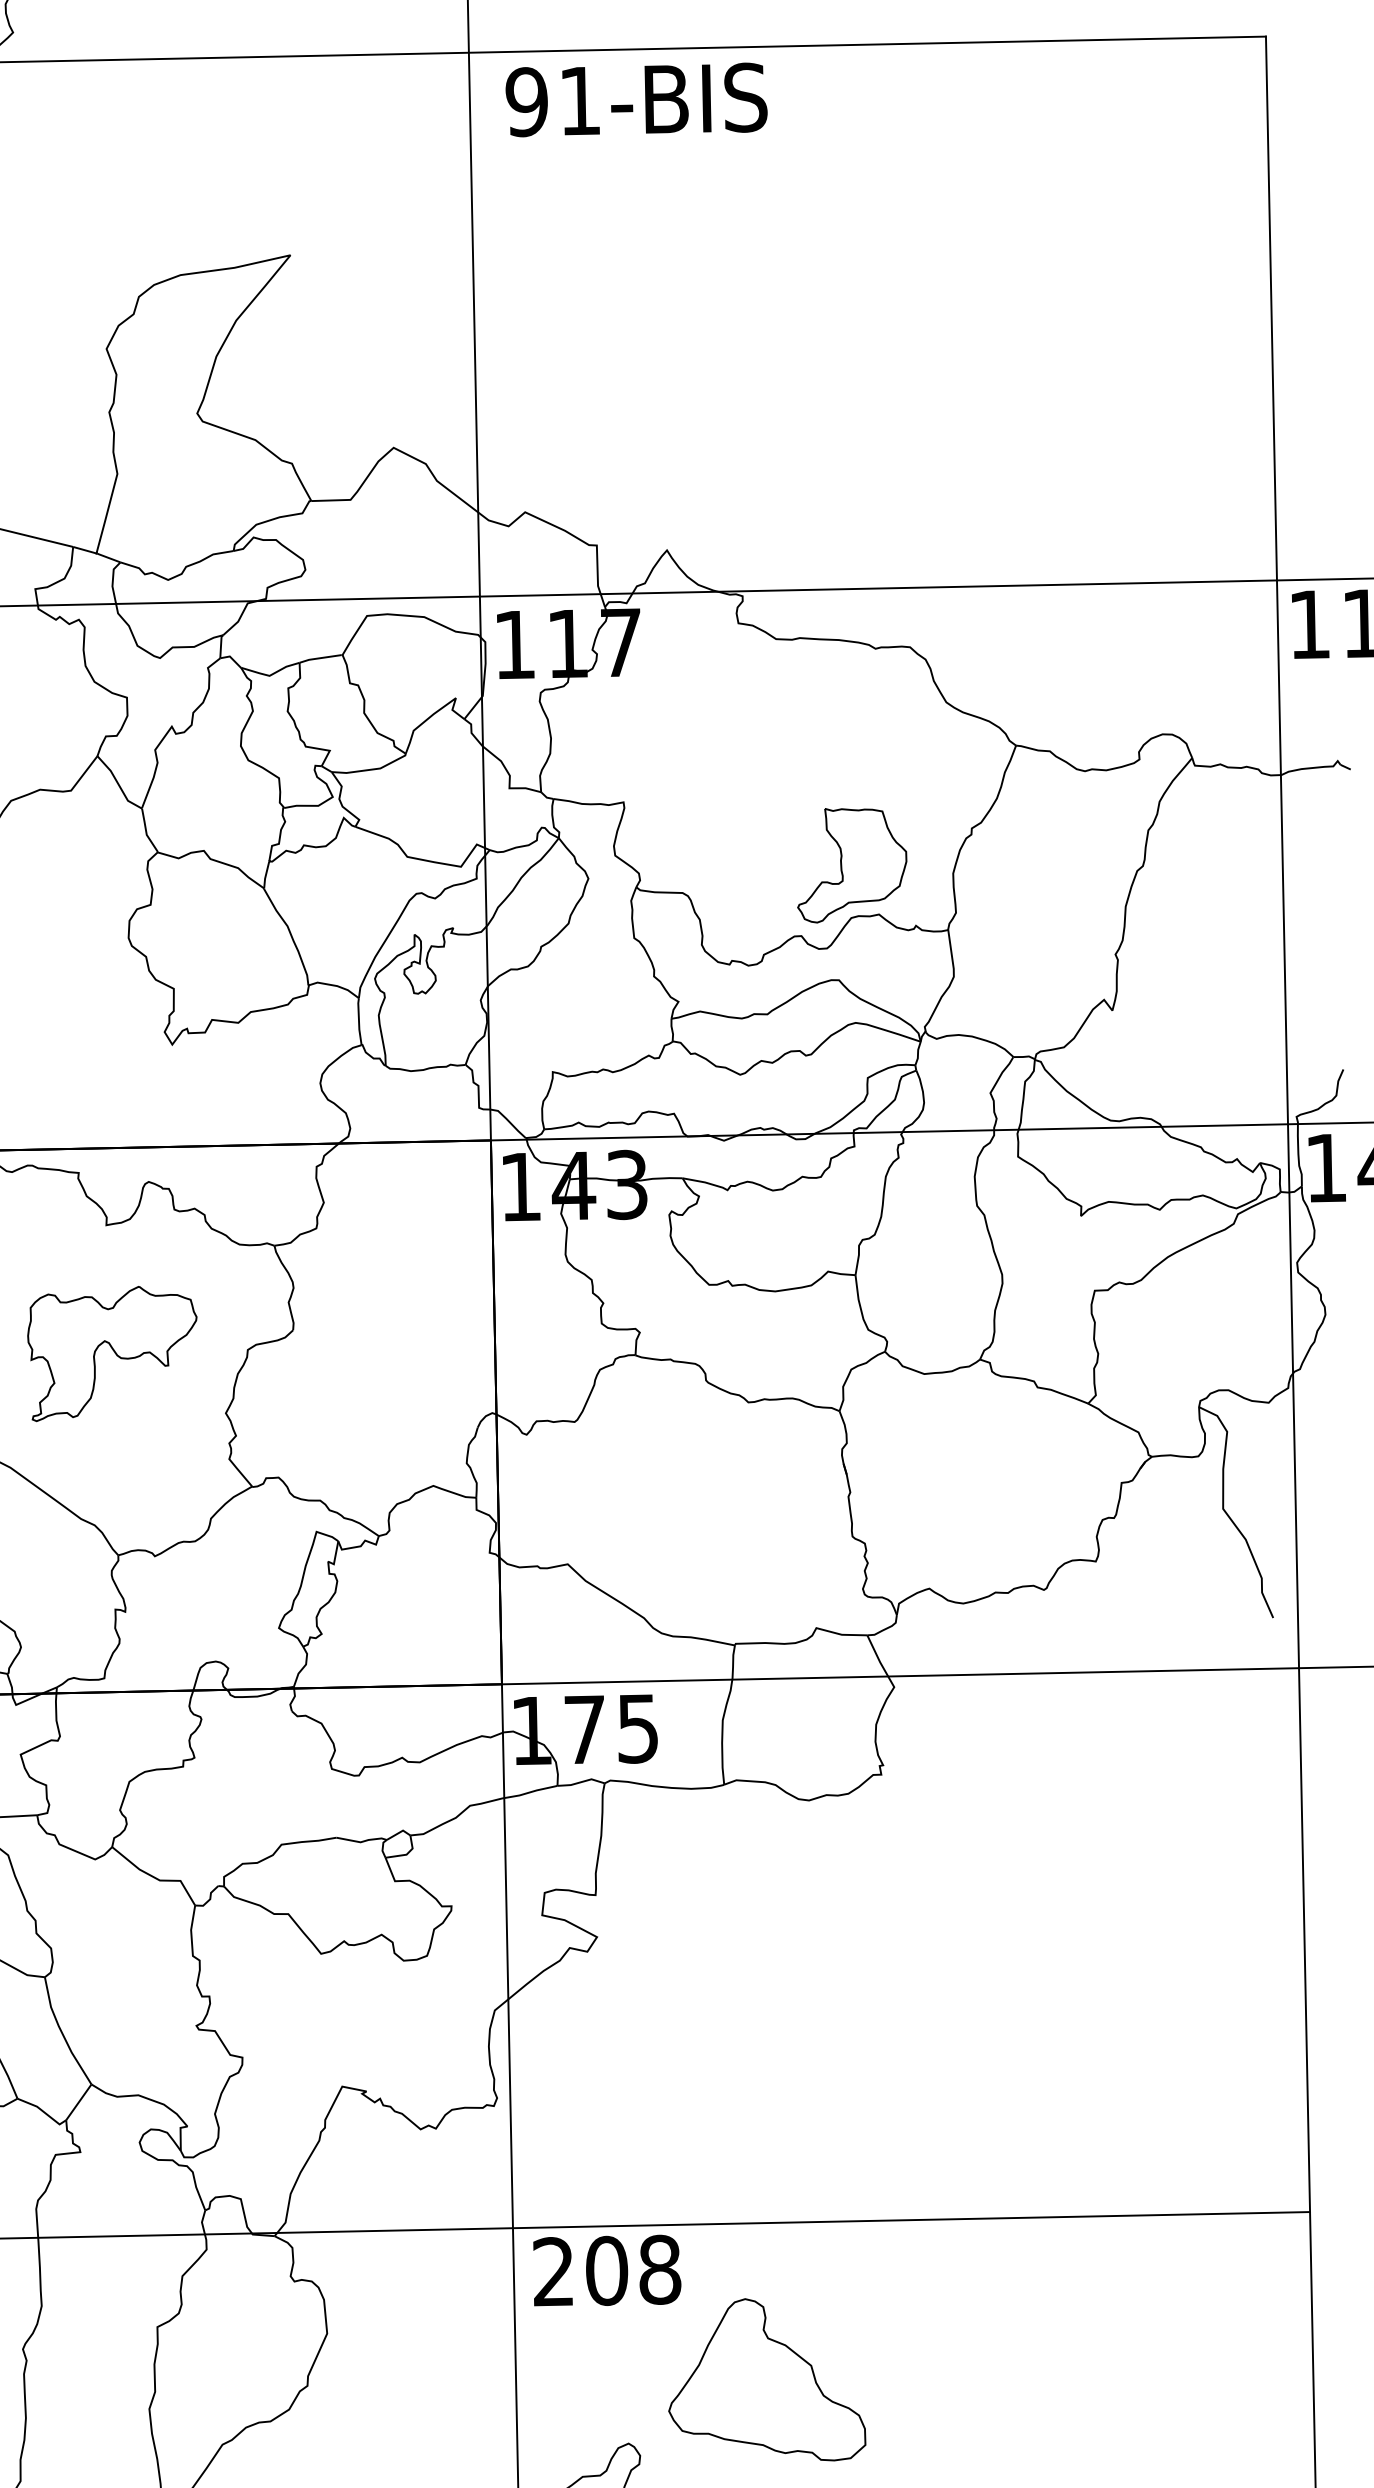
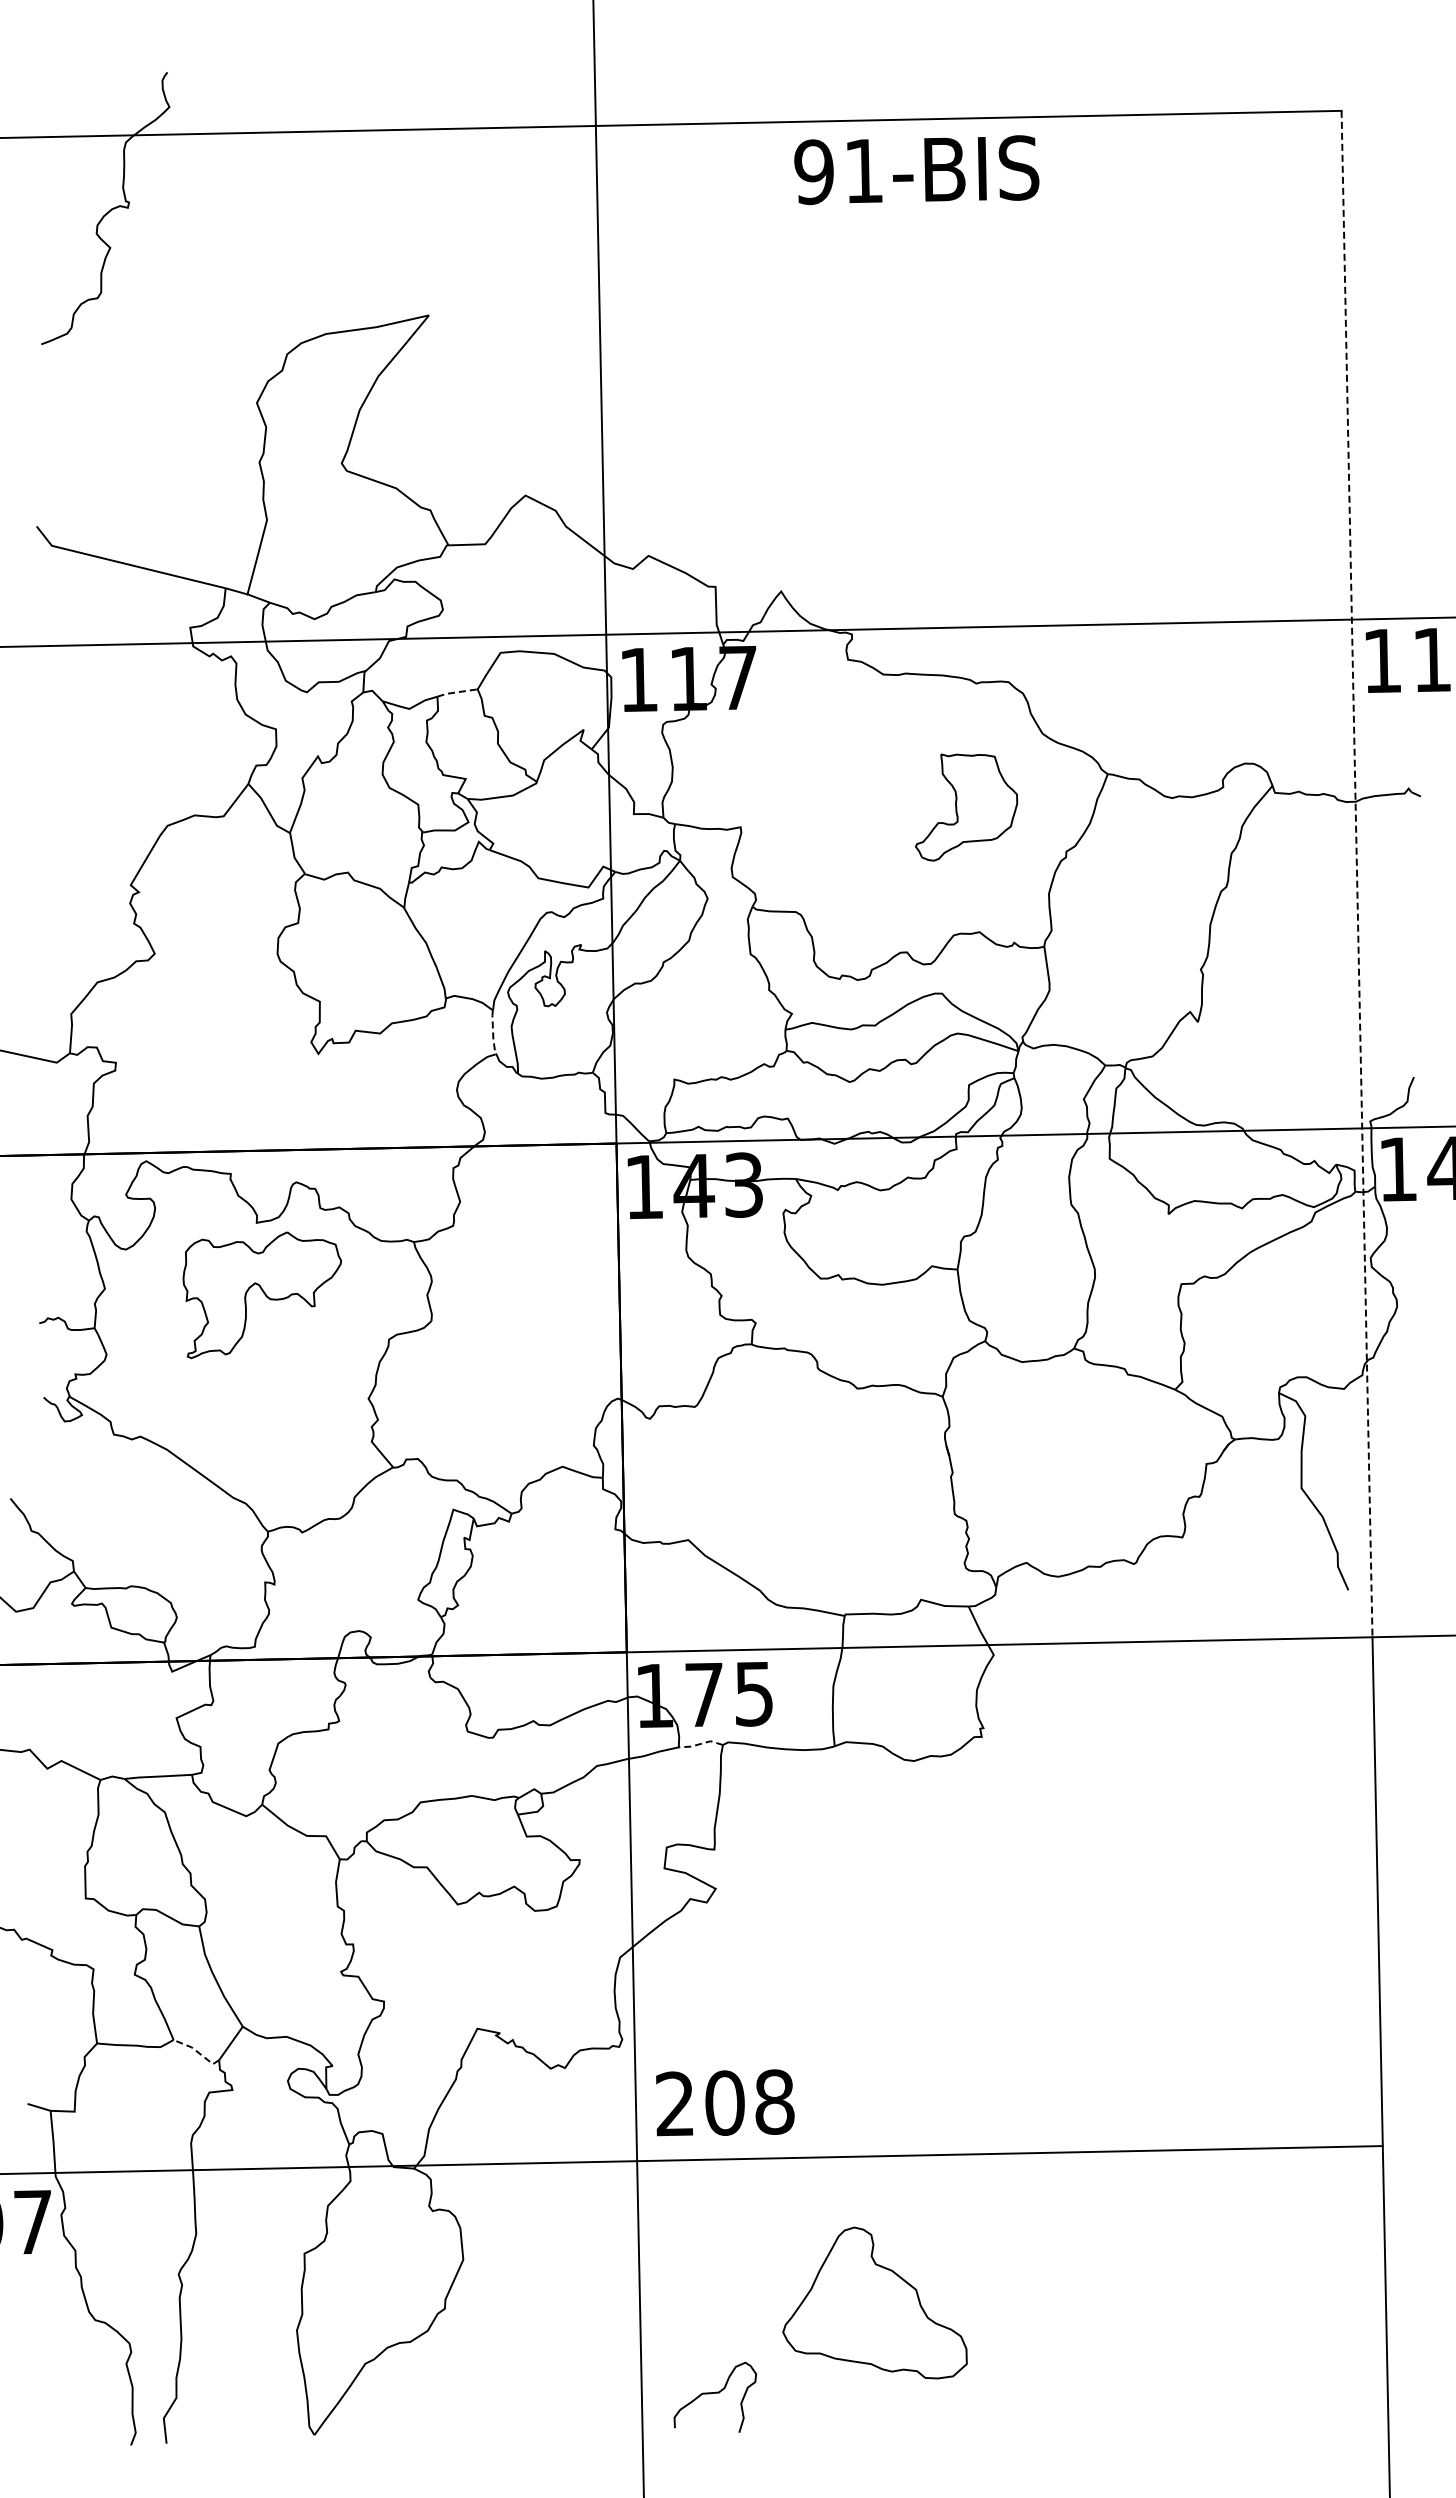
text: (636, 100) -> (916, 170), moved
line: (319, 658) -> (456, 692), solid -> dashed
line: (1282, 852) -> (1357, 874), solid -> dashed
part: (852, 865) -> (966, 807), moved
line: (359, 1022) -> (493, 1033), solid -> dashed
part: (111, 1354) -> (261, 1295), moved
line: (580, 1782) -> (700, 1744), solid -> dashed
line: (43, 2110) -> (197, 2051), solid -> dashed
text: (607, 2270) -> (725, 2102), moved

